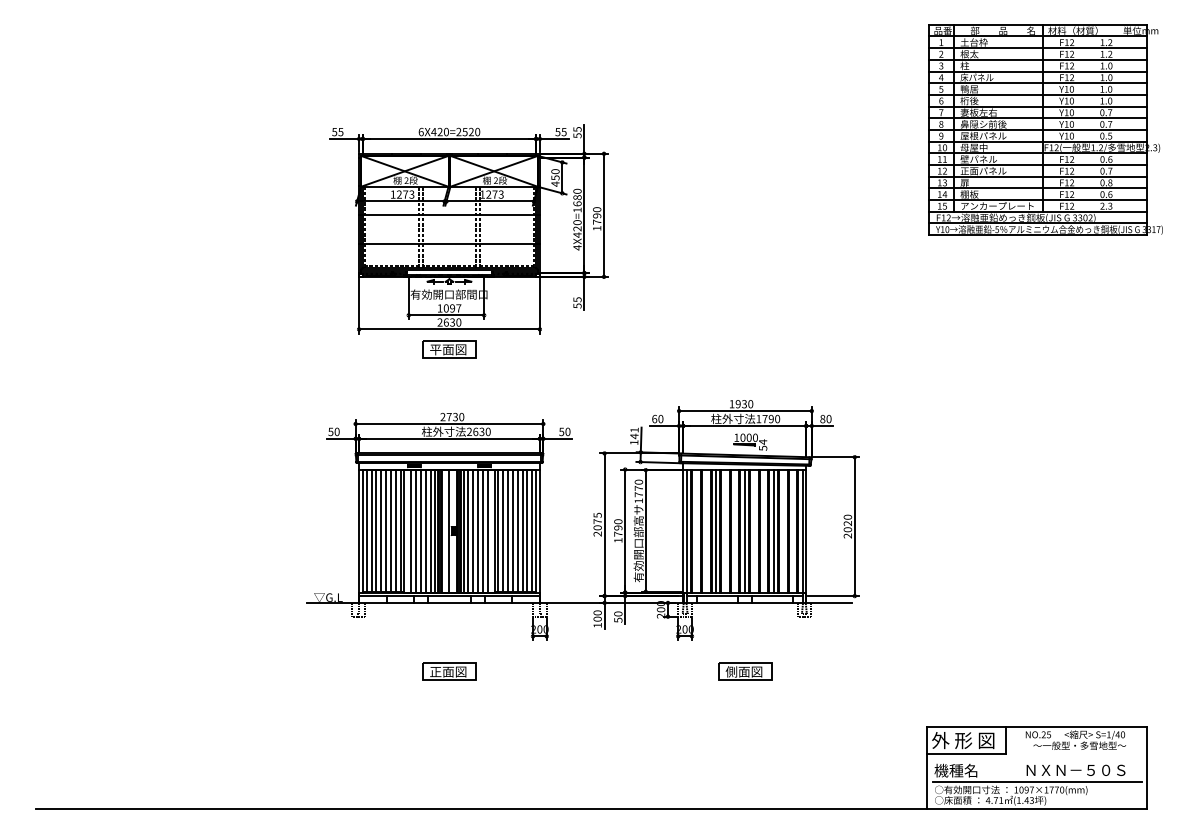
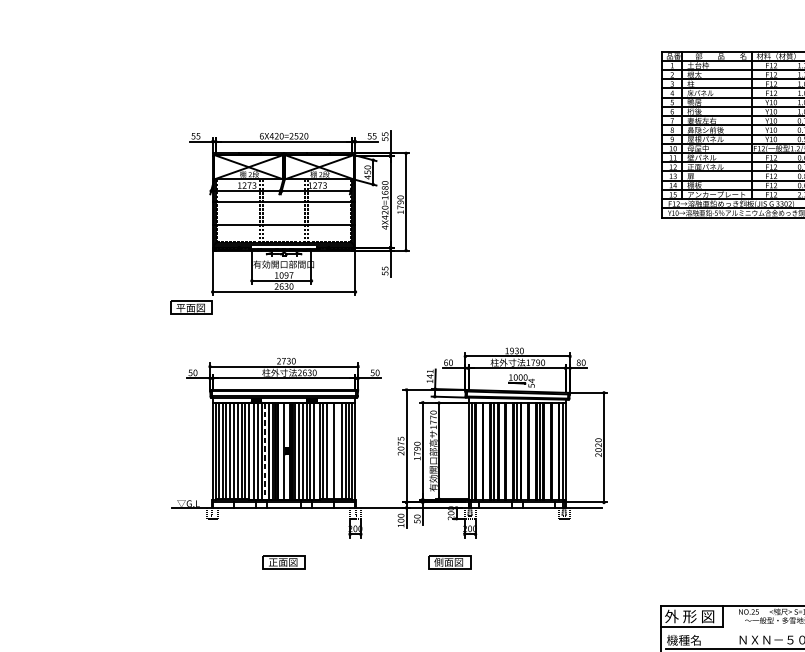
part: (449, 349) -> (191, 307), moved
line: (425, 531) -> (265, 451), solid -> dashed
line: (508, 531) -> (330, 451), removed
line: (517, 531) -> (337, 451), removed
part: (745, 671) -> (449, 562), moved

